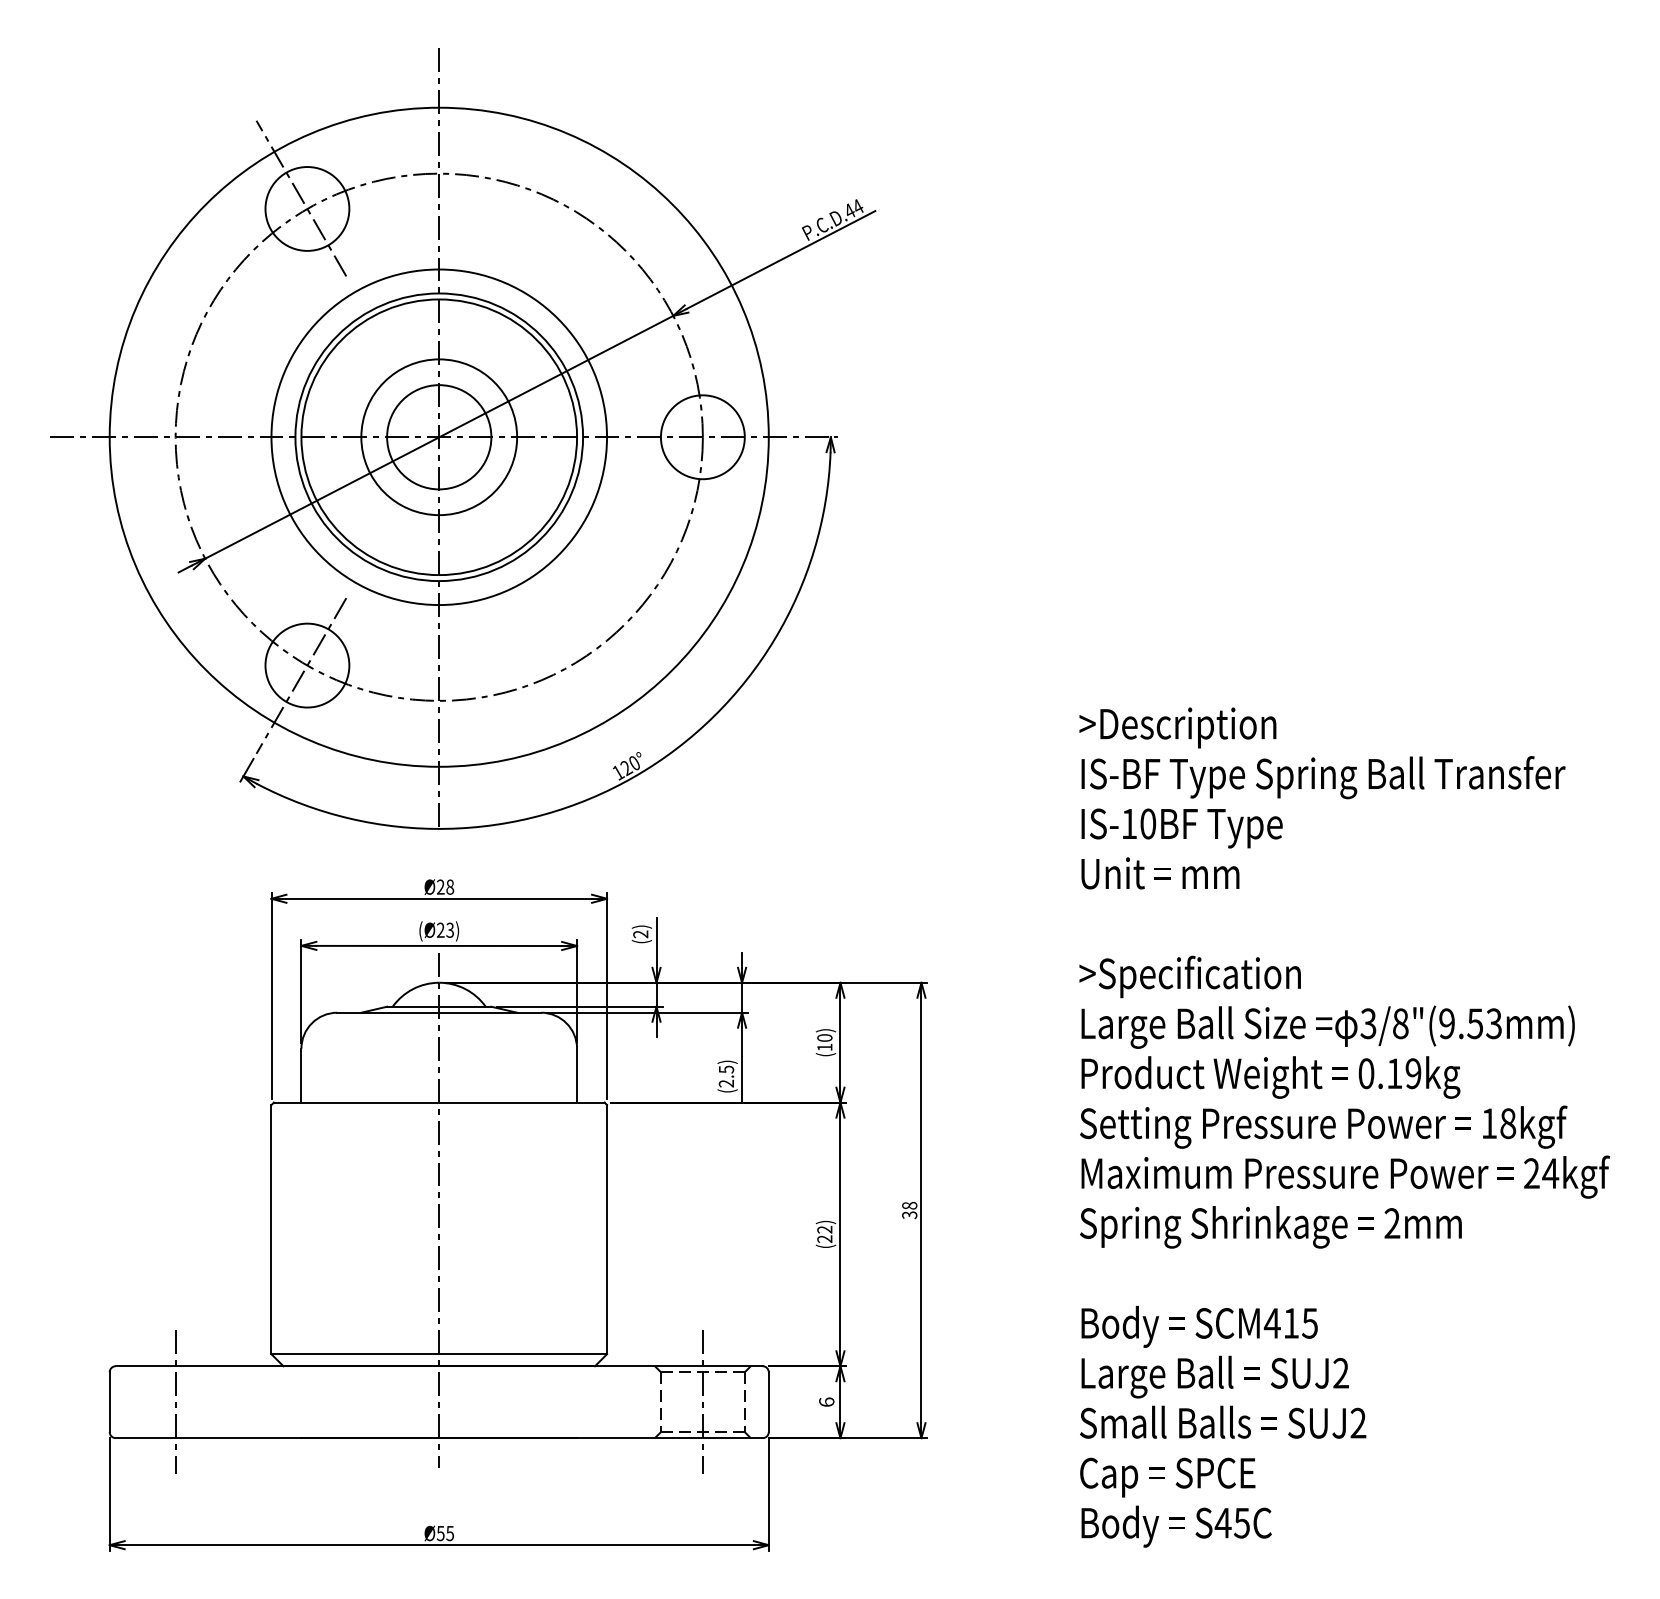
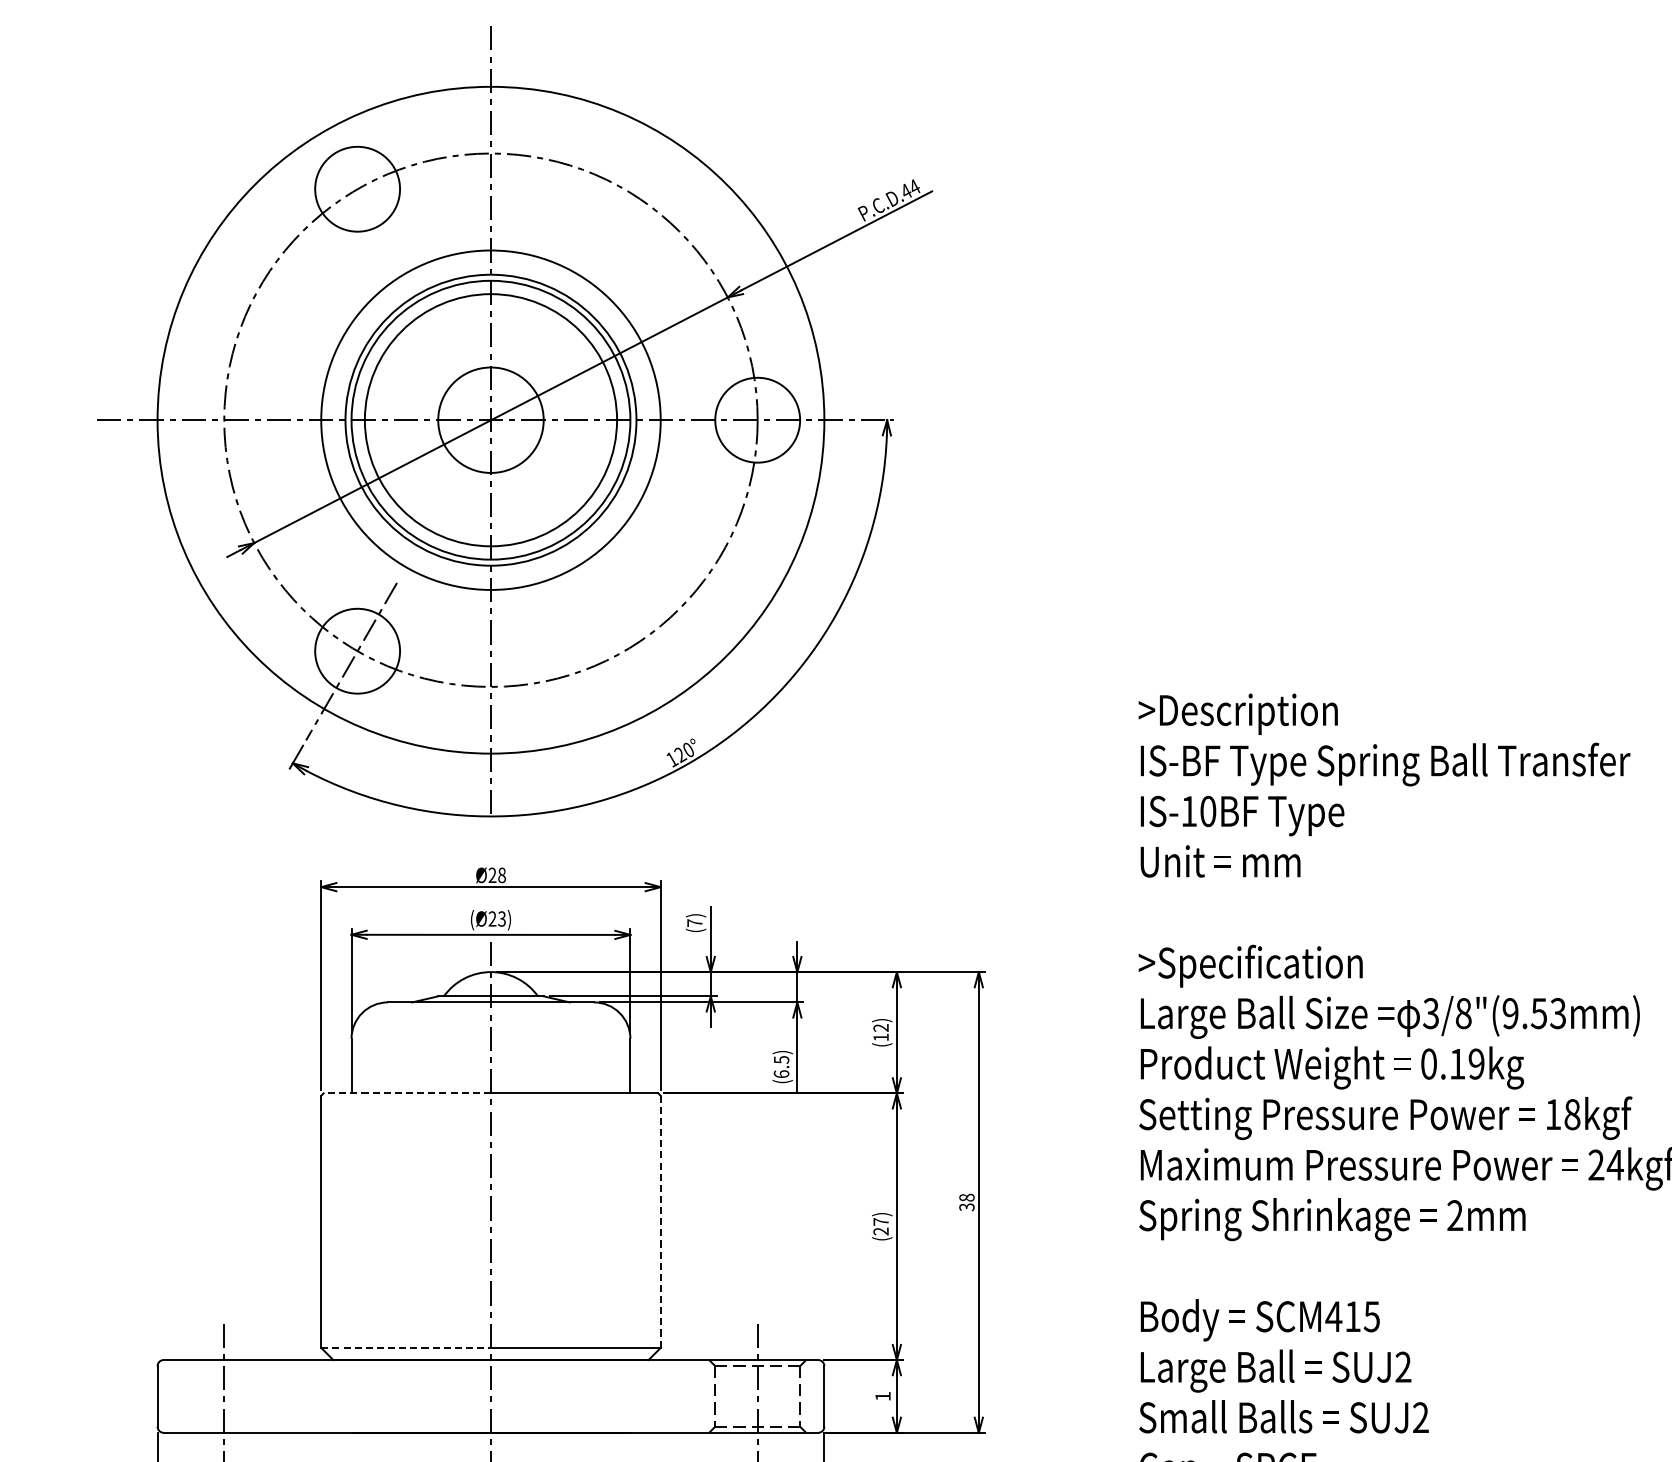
line: (301, 198) -> (351, 178), removed
circle: (439, 437) -> (491, 420), size x1.6
text: (640, 934) -> (694, 923), (2) -> (7)
text: (824, 1037) -> (880, 1027), (10) -> (12)
text: (726, 1083) -> (781, 1074), (2.5) -> (6.5)
line: (356, 1102) -> (407, 1093), solid -> dashed
line: (607, 1229) -> (661, 1221), solid -> dashed
text: (824, 1229) -> (880, 1221), (22) -> (27)
line: (355, 1354) -> (406, 1348), solid -> dashed
text: (826, 1401) -> (882, 1395), 6 -> 1

